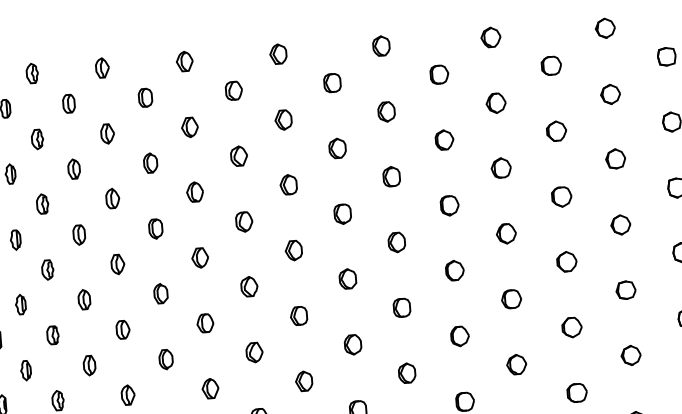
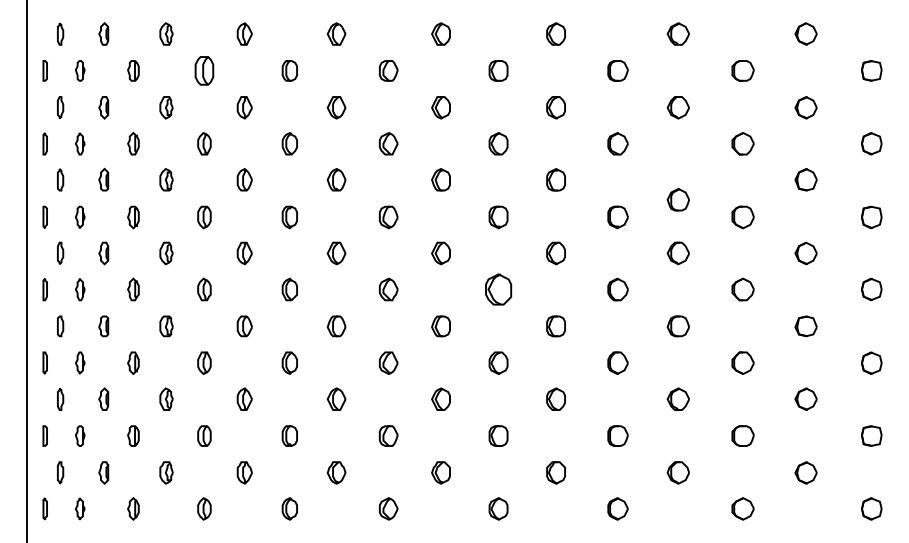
part: (68, 103) -> (204, 70), size x1.4
part: (500, 167) -> (677, 199), moved
part: (347, 278) -> (498, 289), size x1.4

